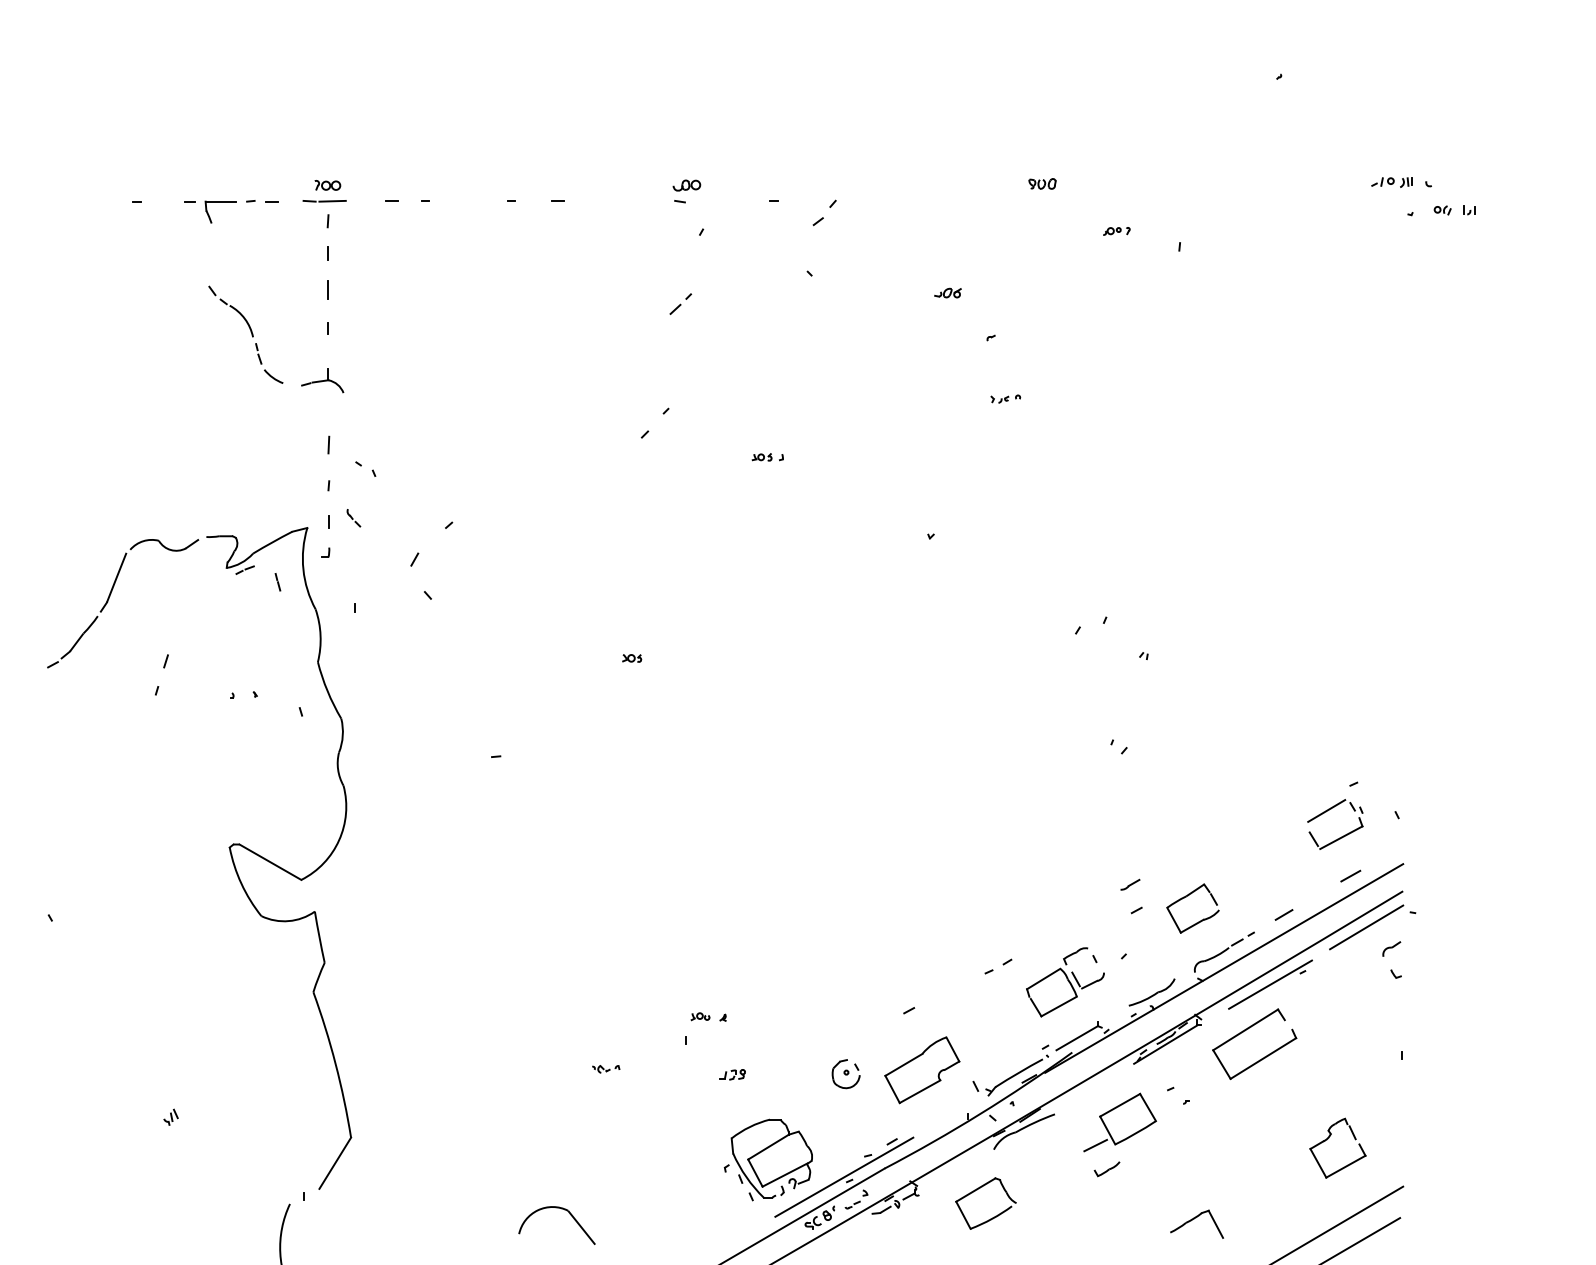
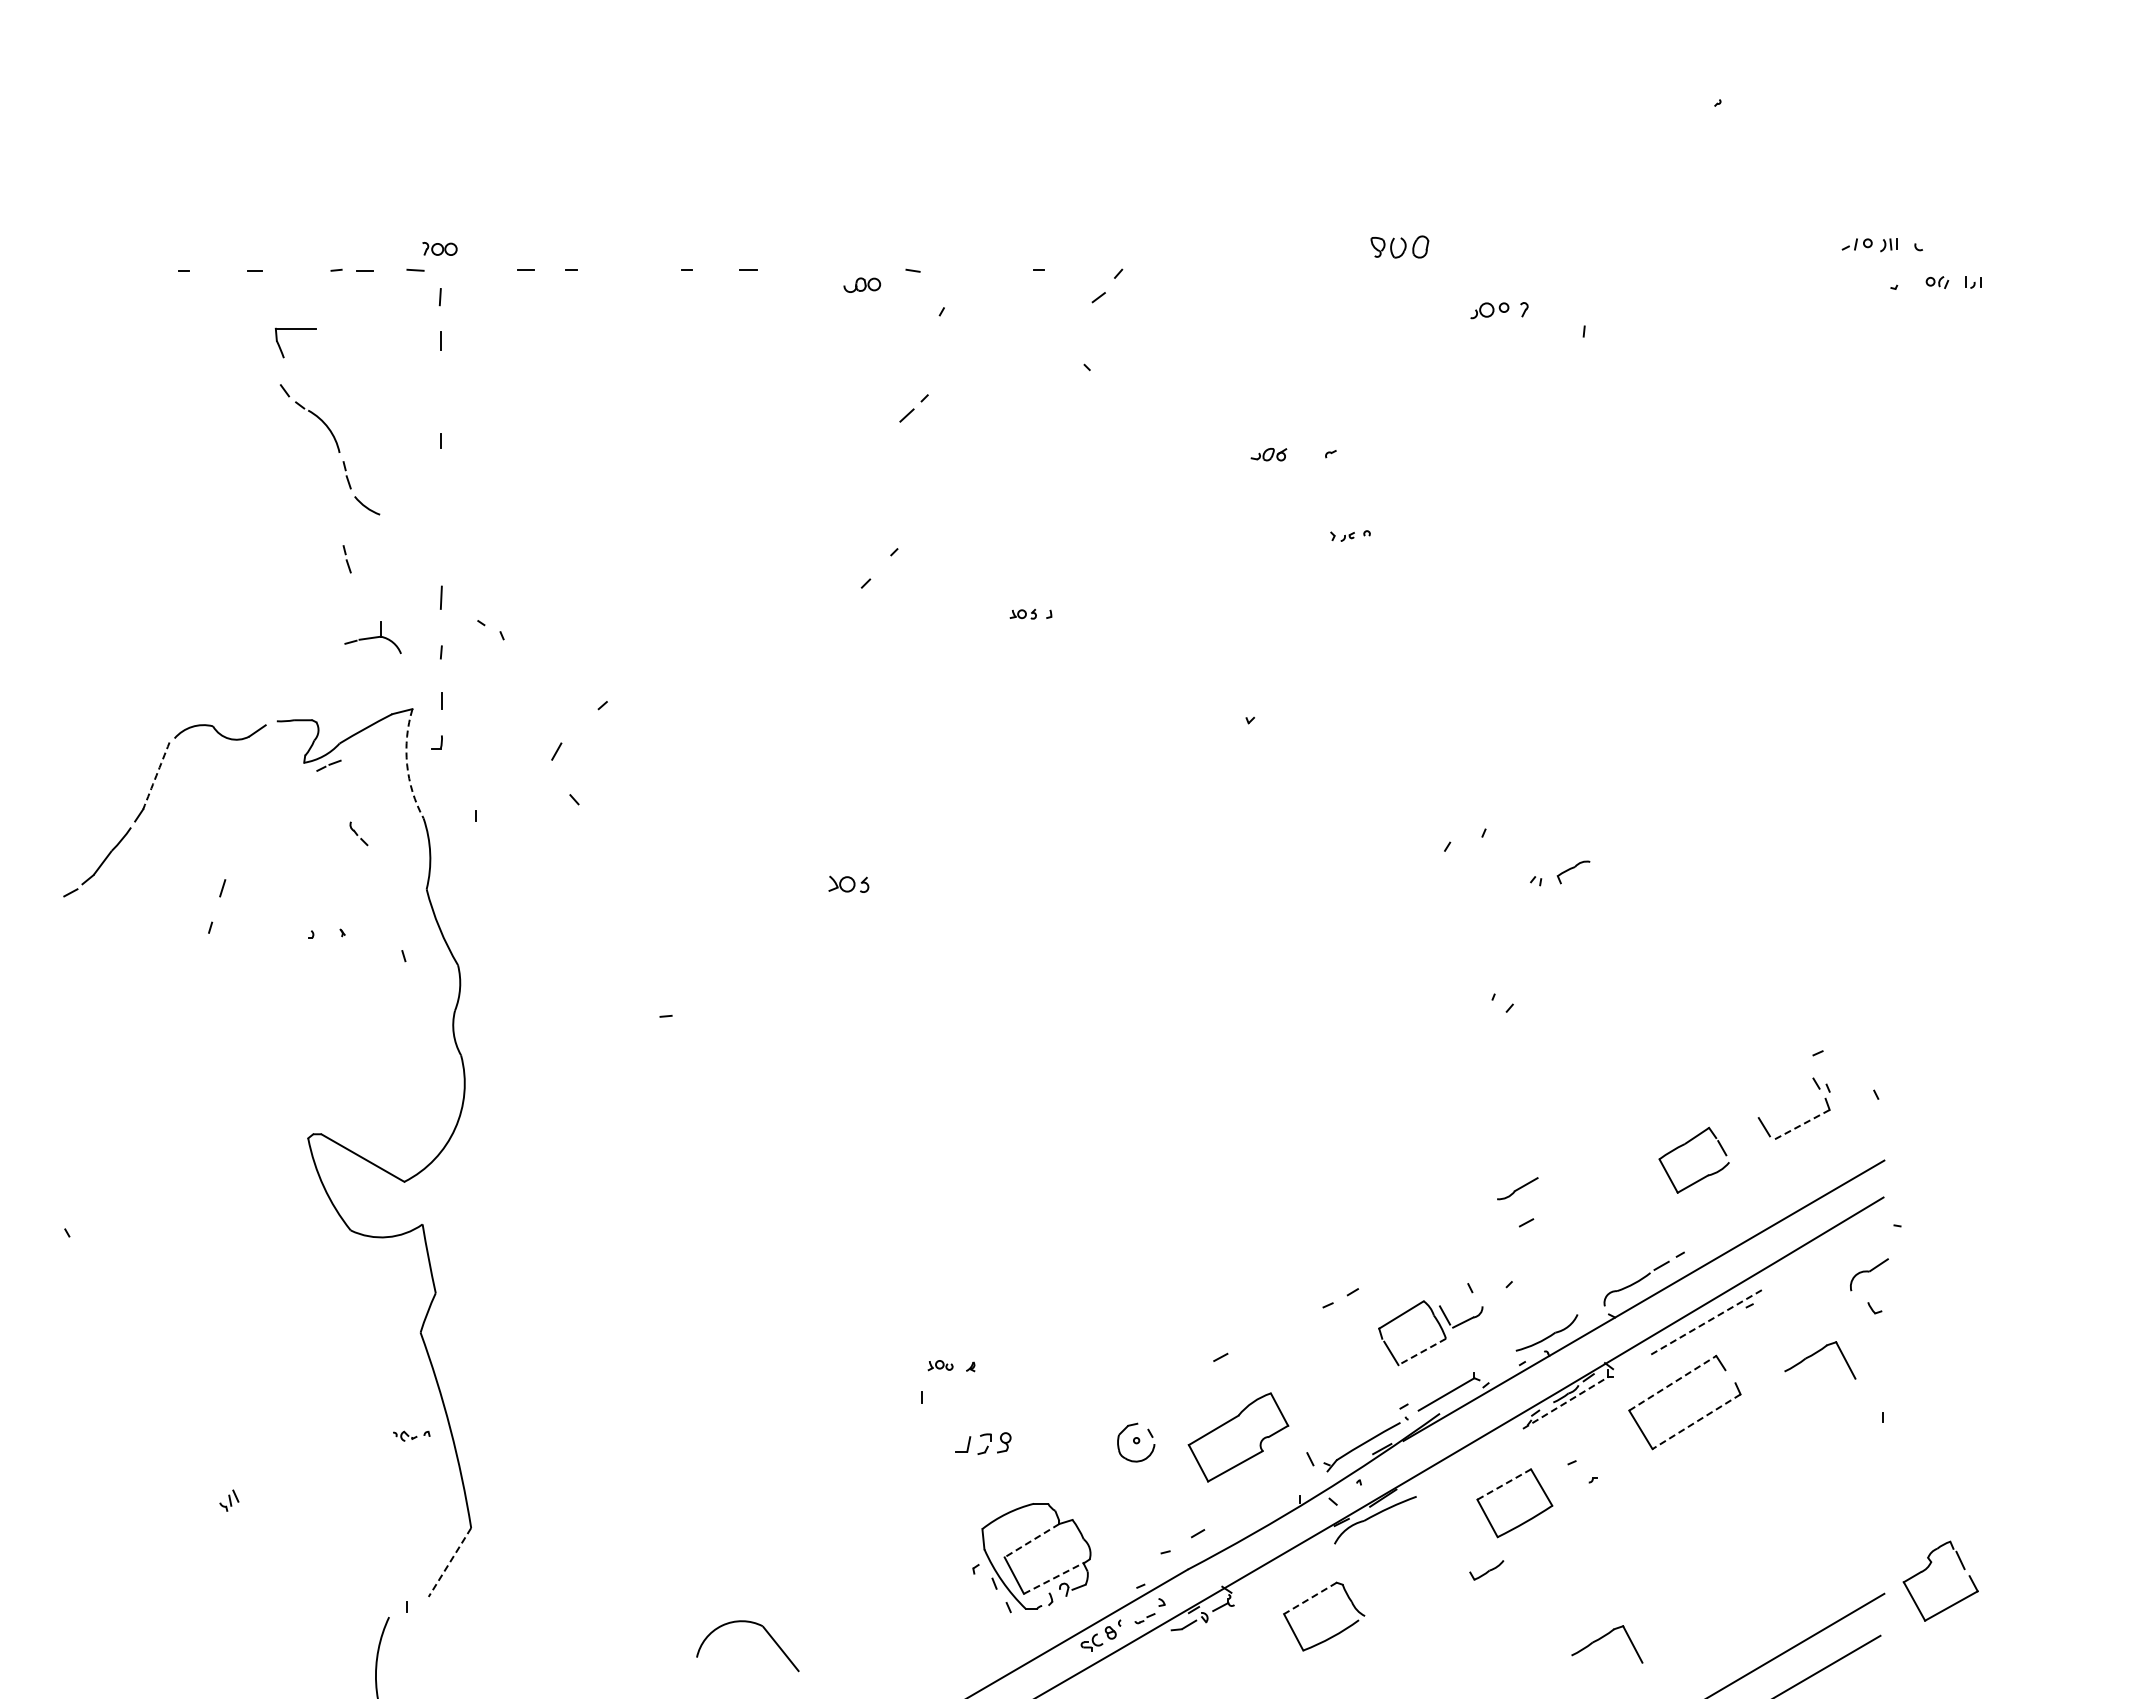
part: (1042, 183) -> (1399, 246), size x1.6
part: (687, 185) -> (862, 284), moved
line: (332, 200) -> (446, 269), removed
part: (220, 202) -> (295, 329), moved
part: (1116, 231) -> (1499, 310), size x1.6
line: (328, 290) -> (440, 389), removed
part: (947, 293) -> (1268, 454), moved
part: (322, 380) -> (372, 637), moved
part: (258, 416) -> (346, 559), added
part: (353, 517) -> (358, 833), moved
arc: (303, 569) -> (407, 764), solid -> dashed
arc: (116, 577) -> (156, 775), solid -> dashed
line: (278, 581) -> (373, 781), removed
part: (631, 657) -> (848, 883), size x1.6
line: (1326, 810) -> (1781, 1088), removed
line: (1340, 837) -> (1800, 1125), solid -> dashed
line: (1350, 875) -> (1813, 1176), removed
part: (1130, 884) -> (1517, 1187), size x1.6
part: (1187, 896) -> (1686, 1144), moved
line: (1284, 914) -> (1724, 1228), removed
line: (1366, 927) -> (1835, 1245), removed
part: (1391, 948) -> (1868, 1274), size x1.6
part: (1075, 956) -> (1573, 872), moved
line: (1270, 984) -> (1705, 1322), solid -> dashed
line: (1058, 1006) -> (1421, 1352), solid -> dashed
part: (1351, 1008) -> (1815, 1354), added
line: (1246, 1030) -> (1673, 1383), solid -> dashed
line: (1165, 1044) -> (1565, 1403), solid -> dashed
line: (1263, 1058) -> (1696, 1421), solid -> dashed
part: (605, 1068) -> (411, 1435), moved
part: (732, 1074) -> (983, 1443), size x1.6
line: (1120, 1105) -> (1504, 1484), solid -> dashed
part: (1328, 1138) -> (1928, 1567), moved
line: (1095, 1145) -> (1471, 1538), removed
line: (768, 1146) -> (1031, 1540), solid -> dashed
line: (334, 1163) -> (449, 1562), solid -> dashed
line: (785, 1174) -> (1054, 1577), solid -> dashed
line: (844, 1177) -> (1133, 1581), removed
line: (975, 1190) -> (1310, 1598), solid -> dashed

